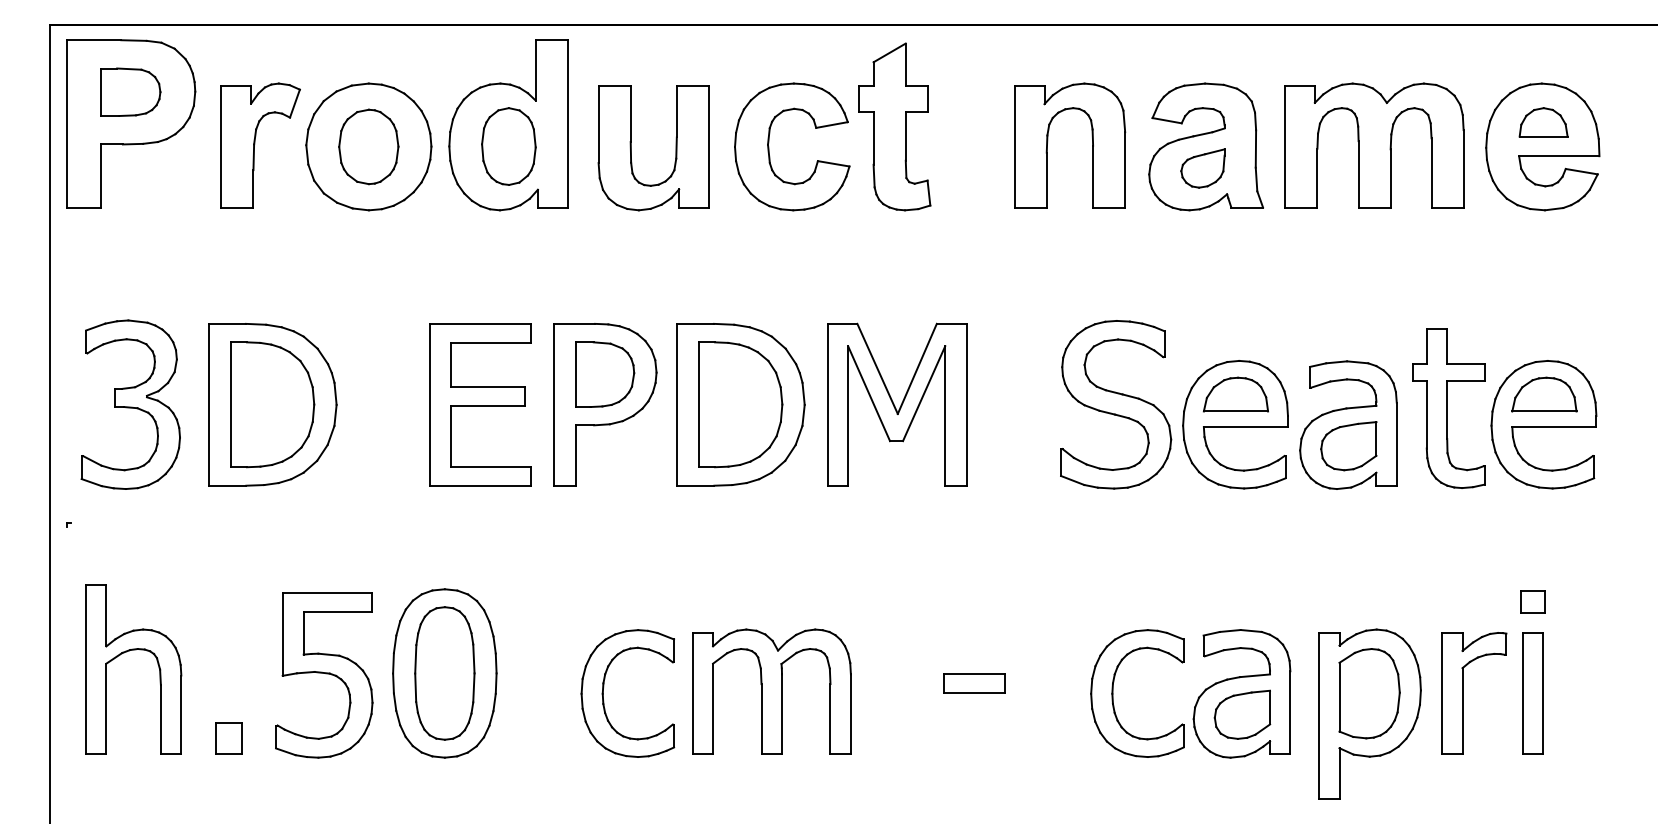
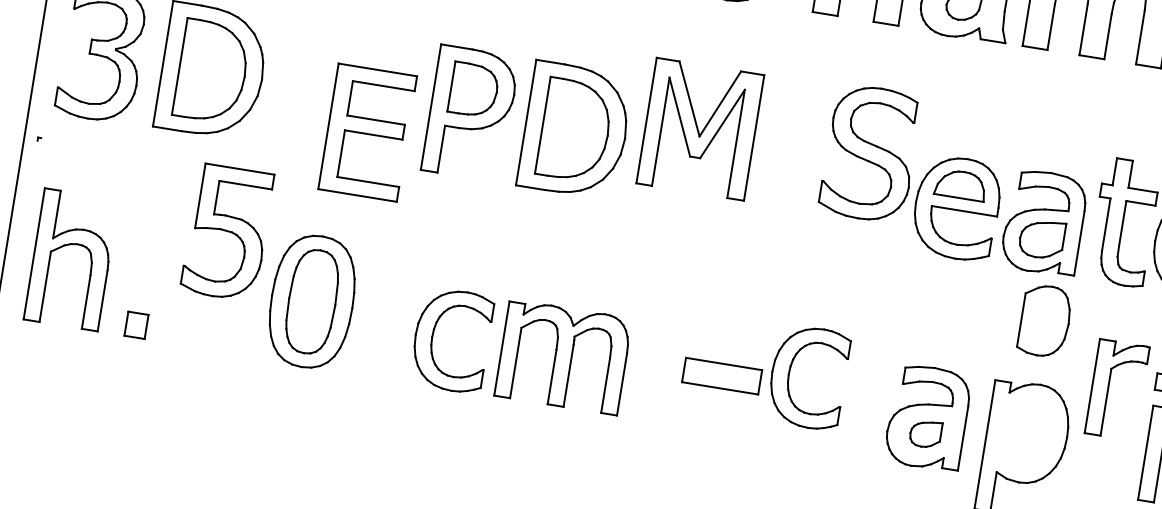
part: (480, 404) -> (368, 132), moved
part: (897, 404) -> (700, 129), moved
part: (1116, 404) -> (870, 153), moved
part: (324, 675) -> (227, 233), moved
part: (974, 683) -> (721, 376), size x1.6
part: (1113, 693) -> (789, 374), moved
part: (1369, 693) -> (1045, 320), moved
part: (1463, 693) -> (1108, 388), moved
part: (1242, 714) -> (925, 433), size x0.7

